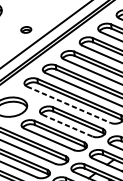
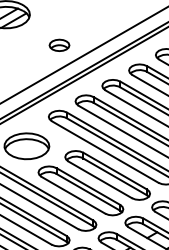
part: (26, 29) -> (59, 44), size x1.43
line: (69, 105) -> (105, 152), dashed -> solid
line: (67, 125) -> (100, 179), dashed -> solid

